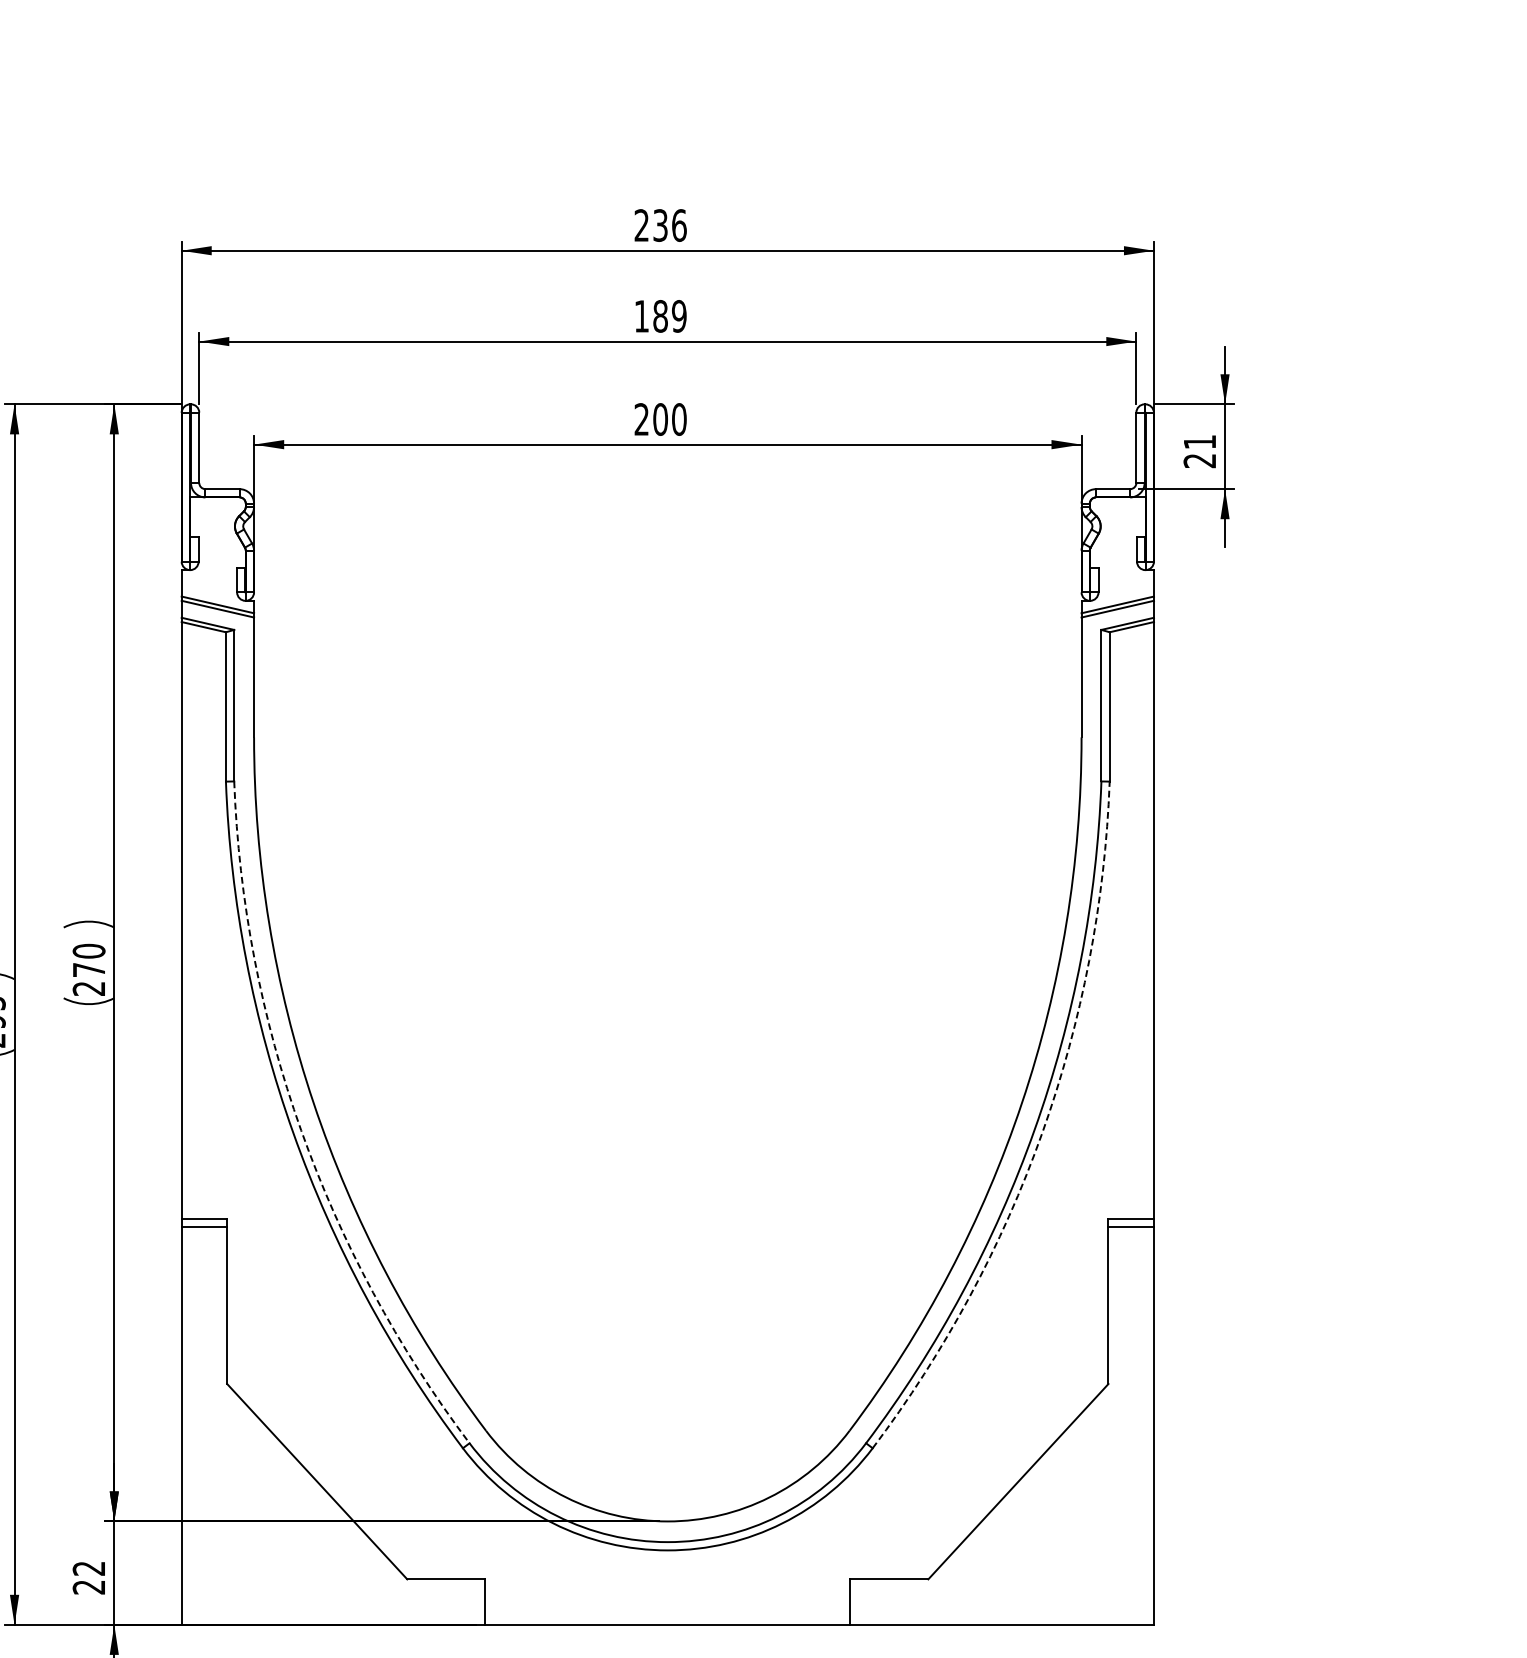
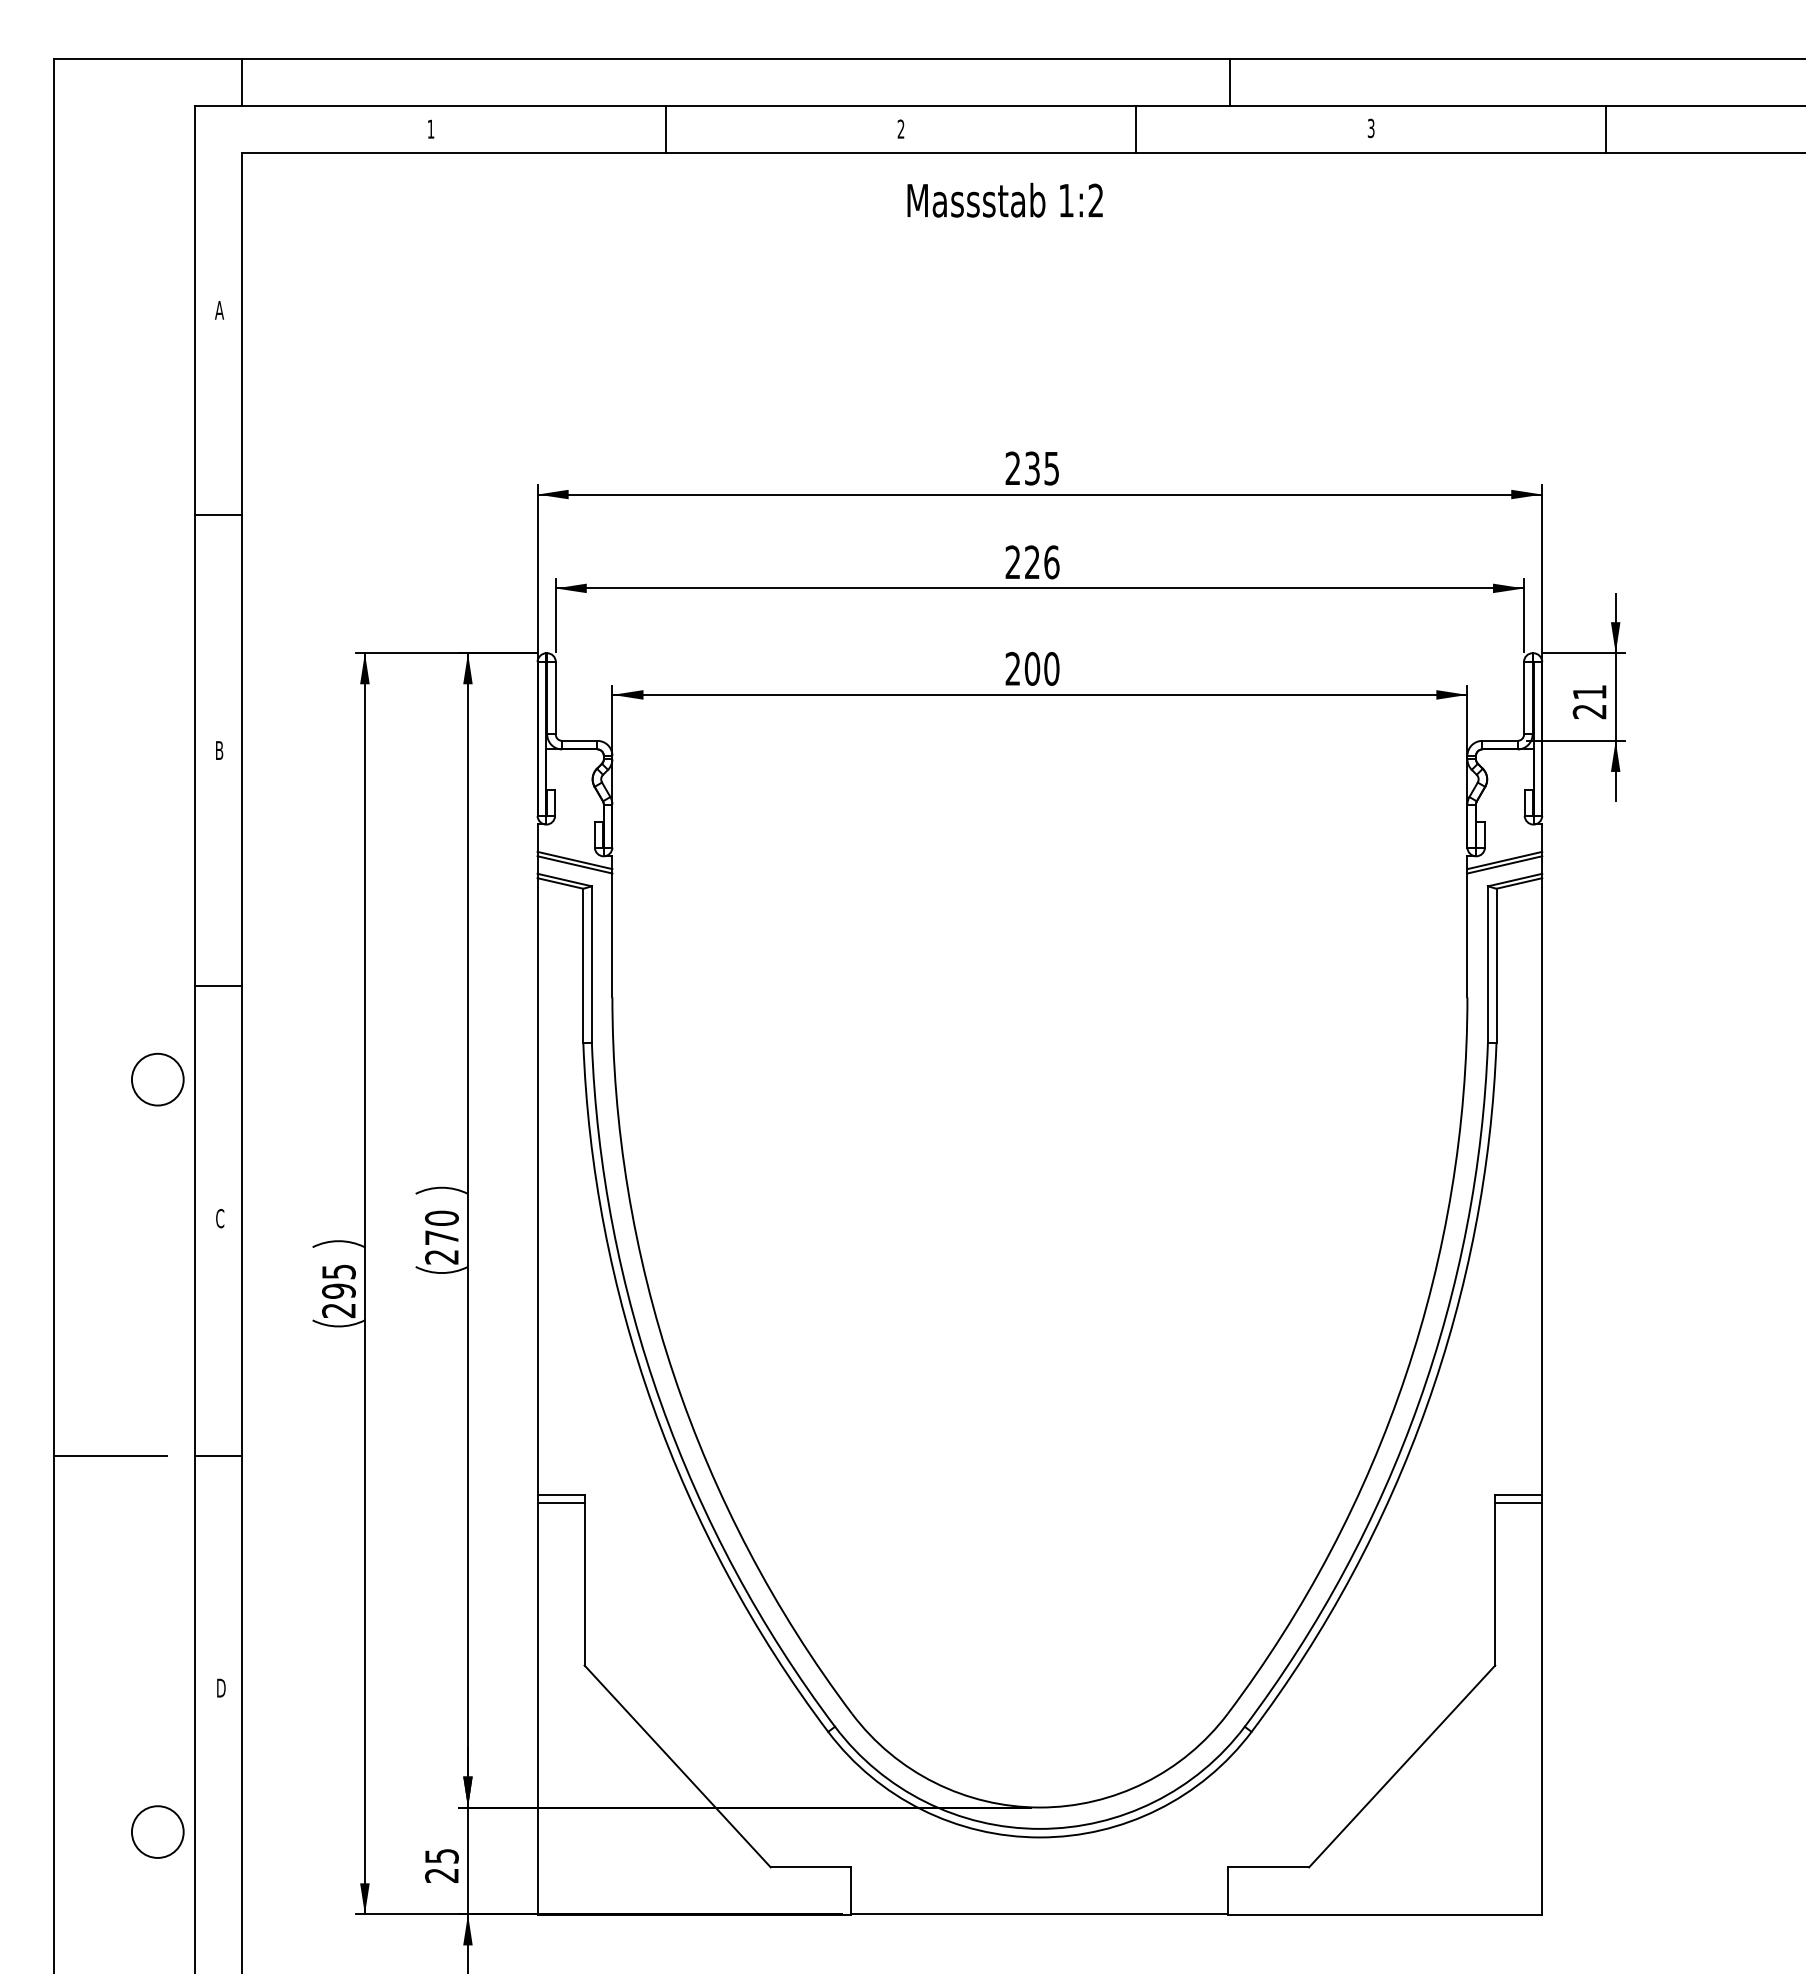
text: (679, 225) -> (1051, 468), 236 -> 235
text: (660, 316) -> (1032, 562), 189 -> 226
arc: (301, 1130) -> (661, 1403), dashed -> solid
arc: (1041, 1133) -> (1426, 1406), dashed -> solid
text: (88, 1568) -> (441, 1856), 22 -> 25

